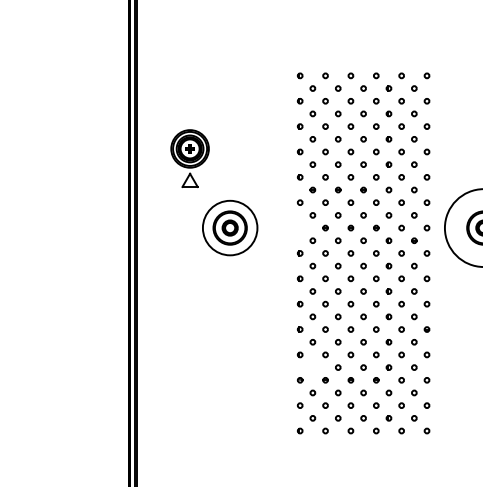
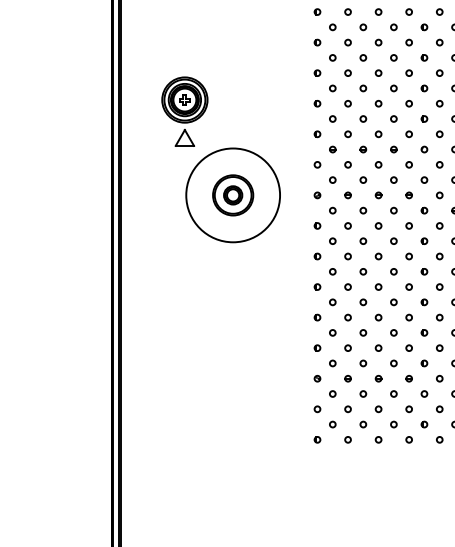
part: (300, 227) -> (317, 194), added
circle: (230, 228) -> (233, 195), size x1.43
circle: (312, 367) -> (332, 363), added

